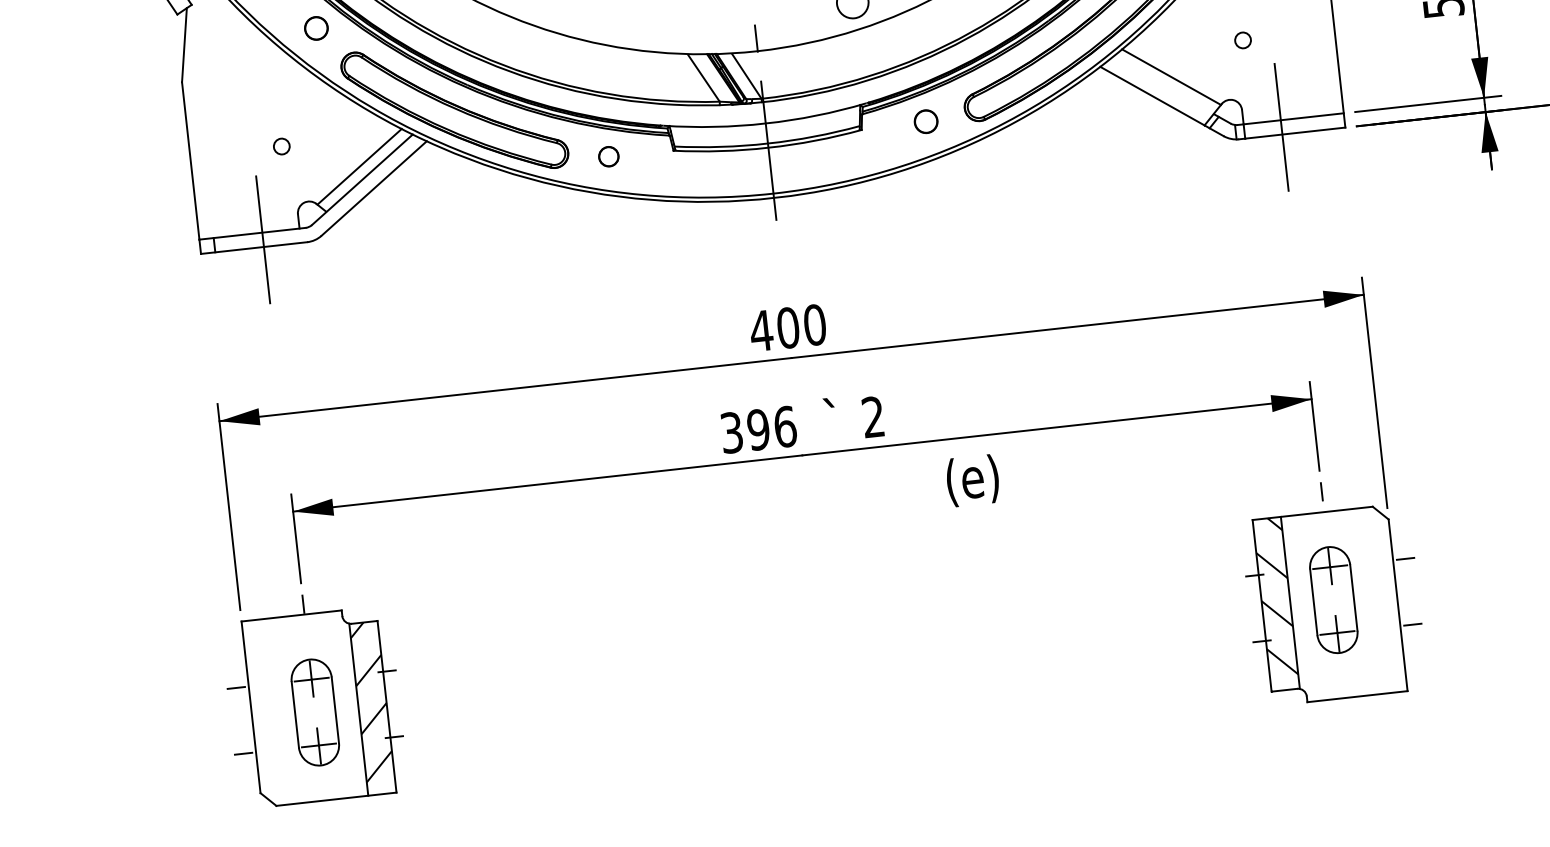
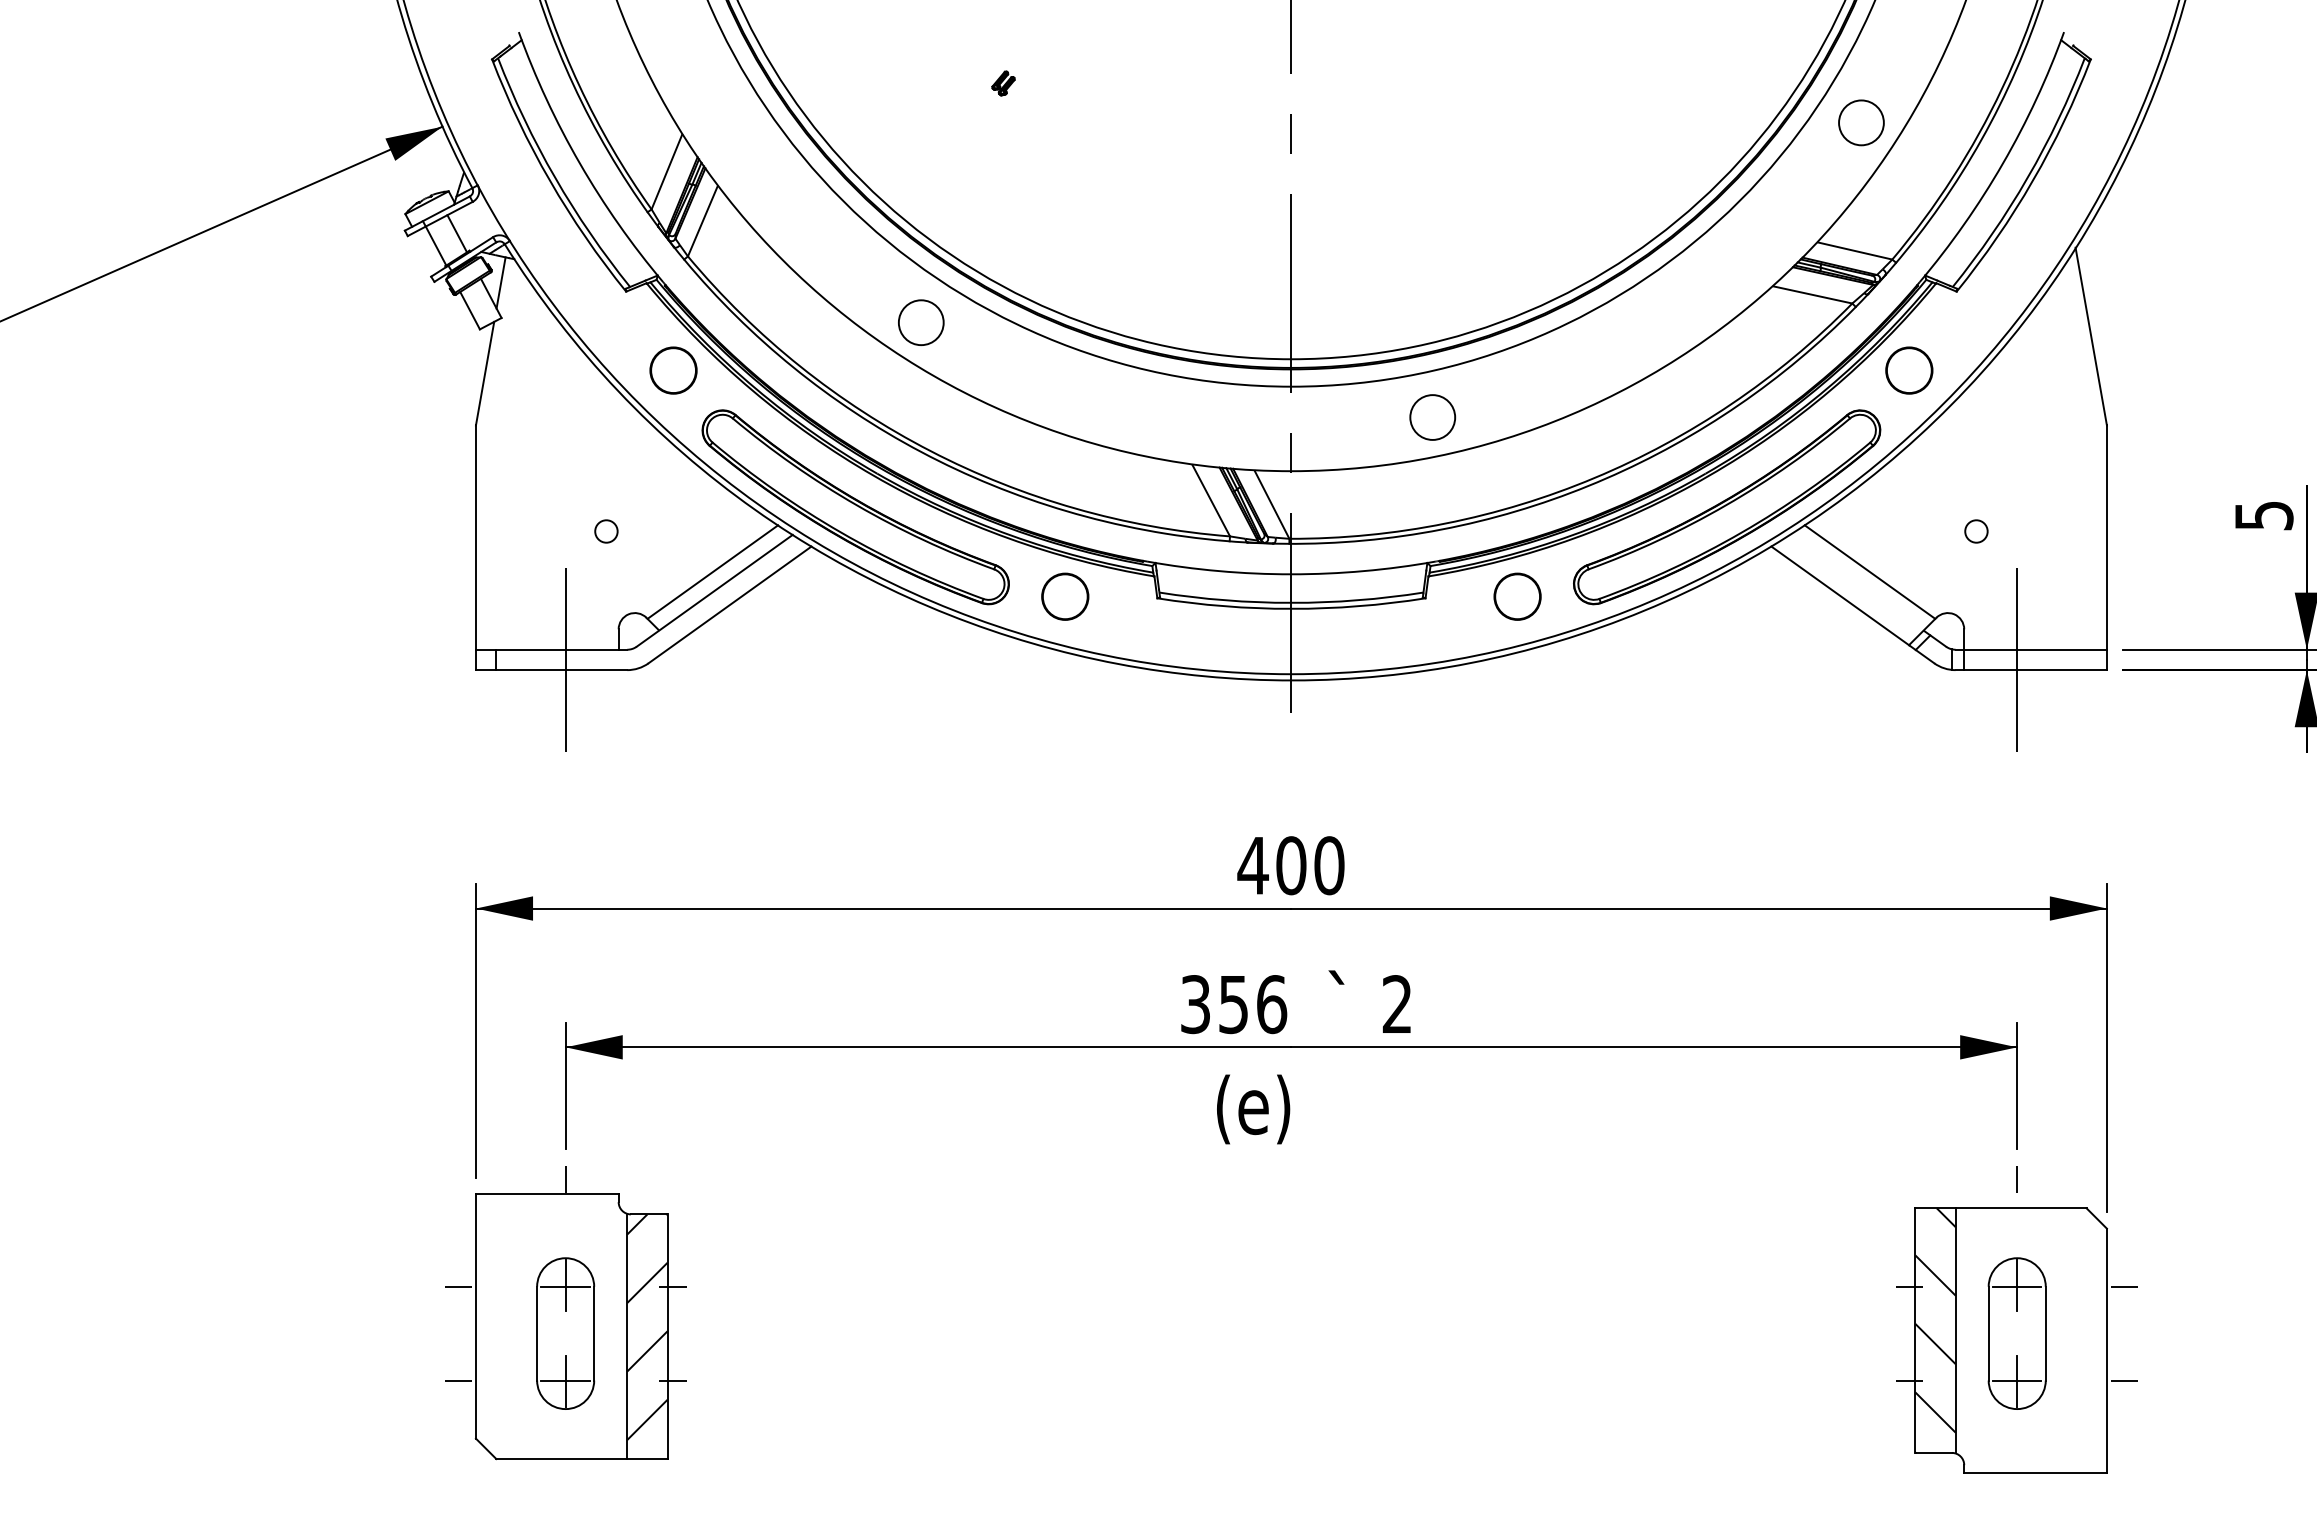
circle: (316, 28) -> (673, 370), size x1.43
circle: (926, 121) -> (1517, 596), size x1.43
circle: (608, 156) -> (1065, 596), size x1.67
text: (758, 429) -> (1233, 1004), 396 -> 356
text: (972, 480) -> (1253, 1109), moved

